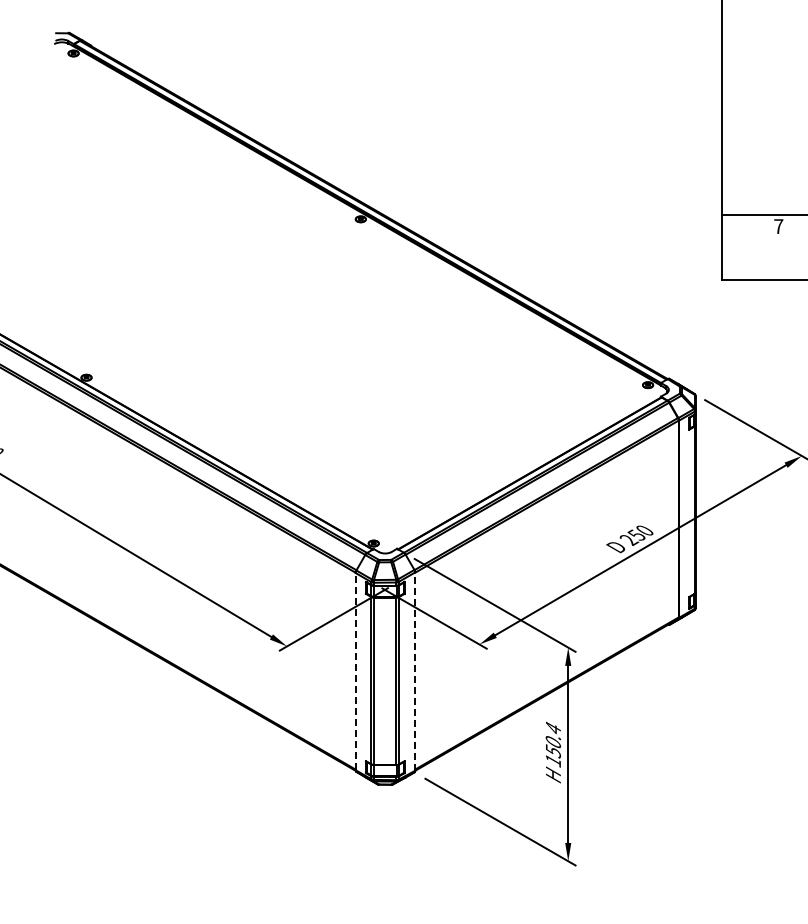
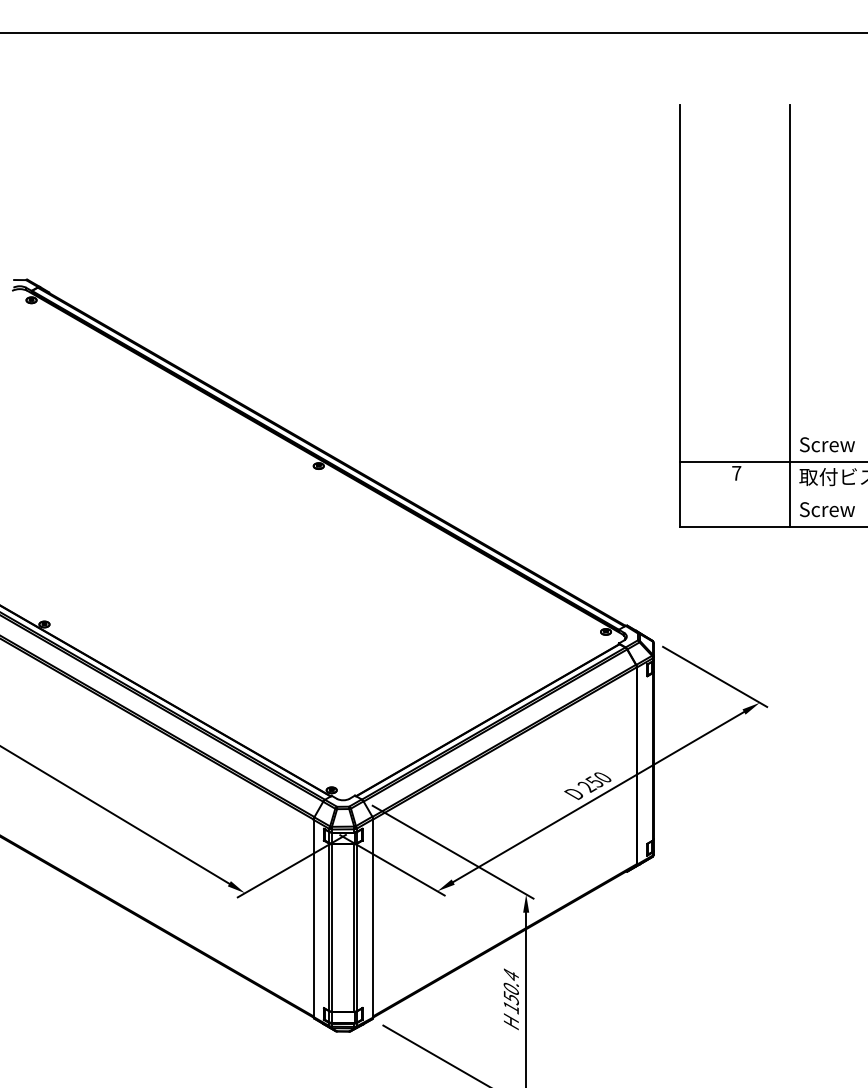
line: (415, 670) -> (373, 917), dashed -> solid
line: (355, 671) -> (313, 918), dashed -> solid

